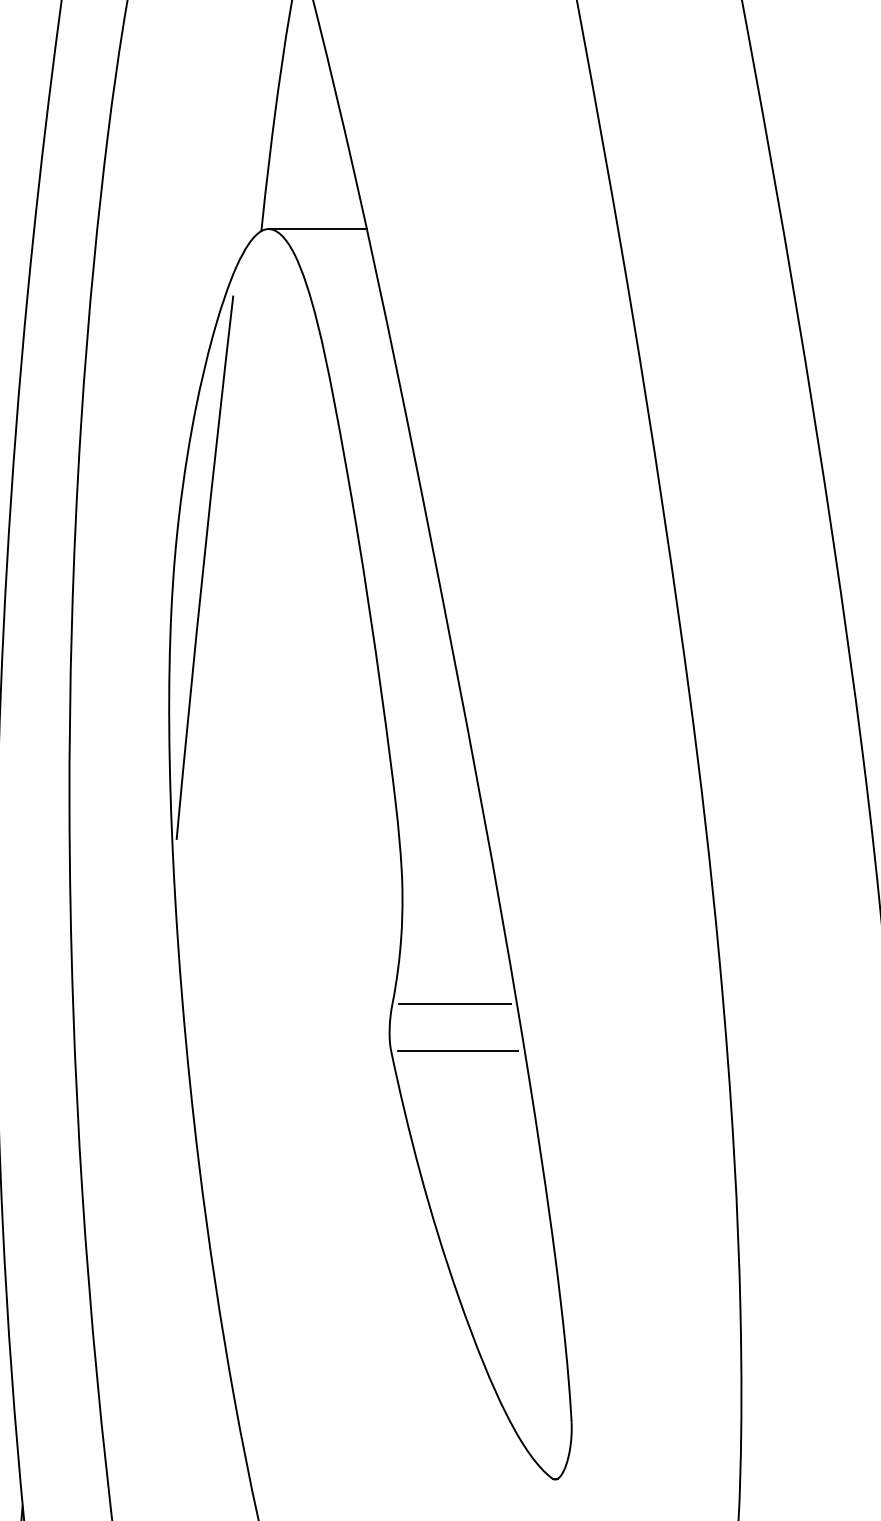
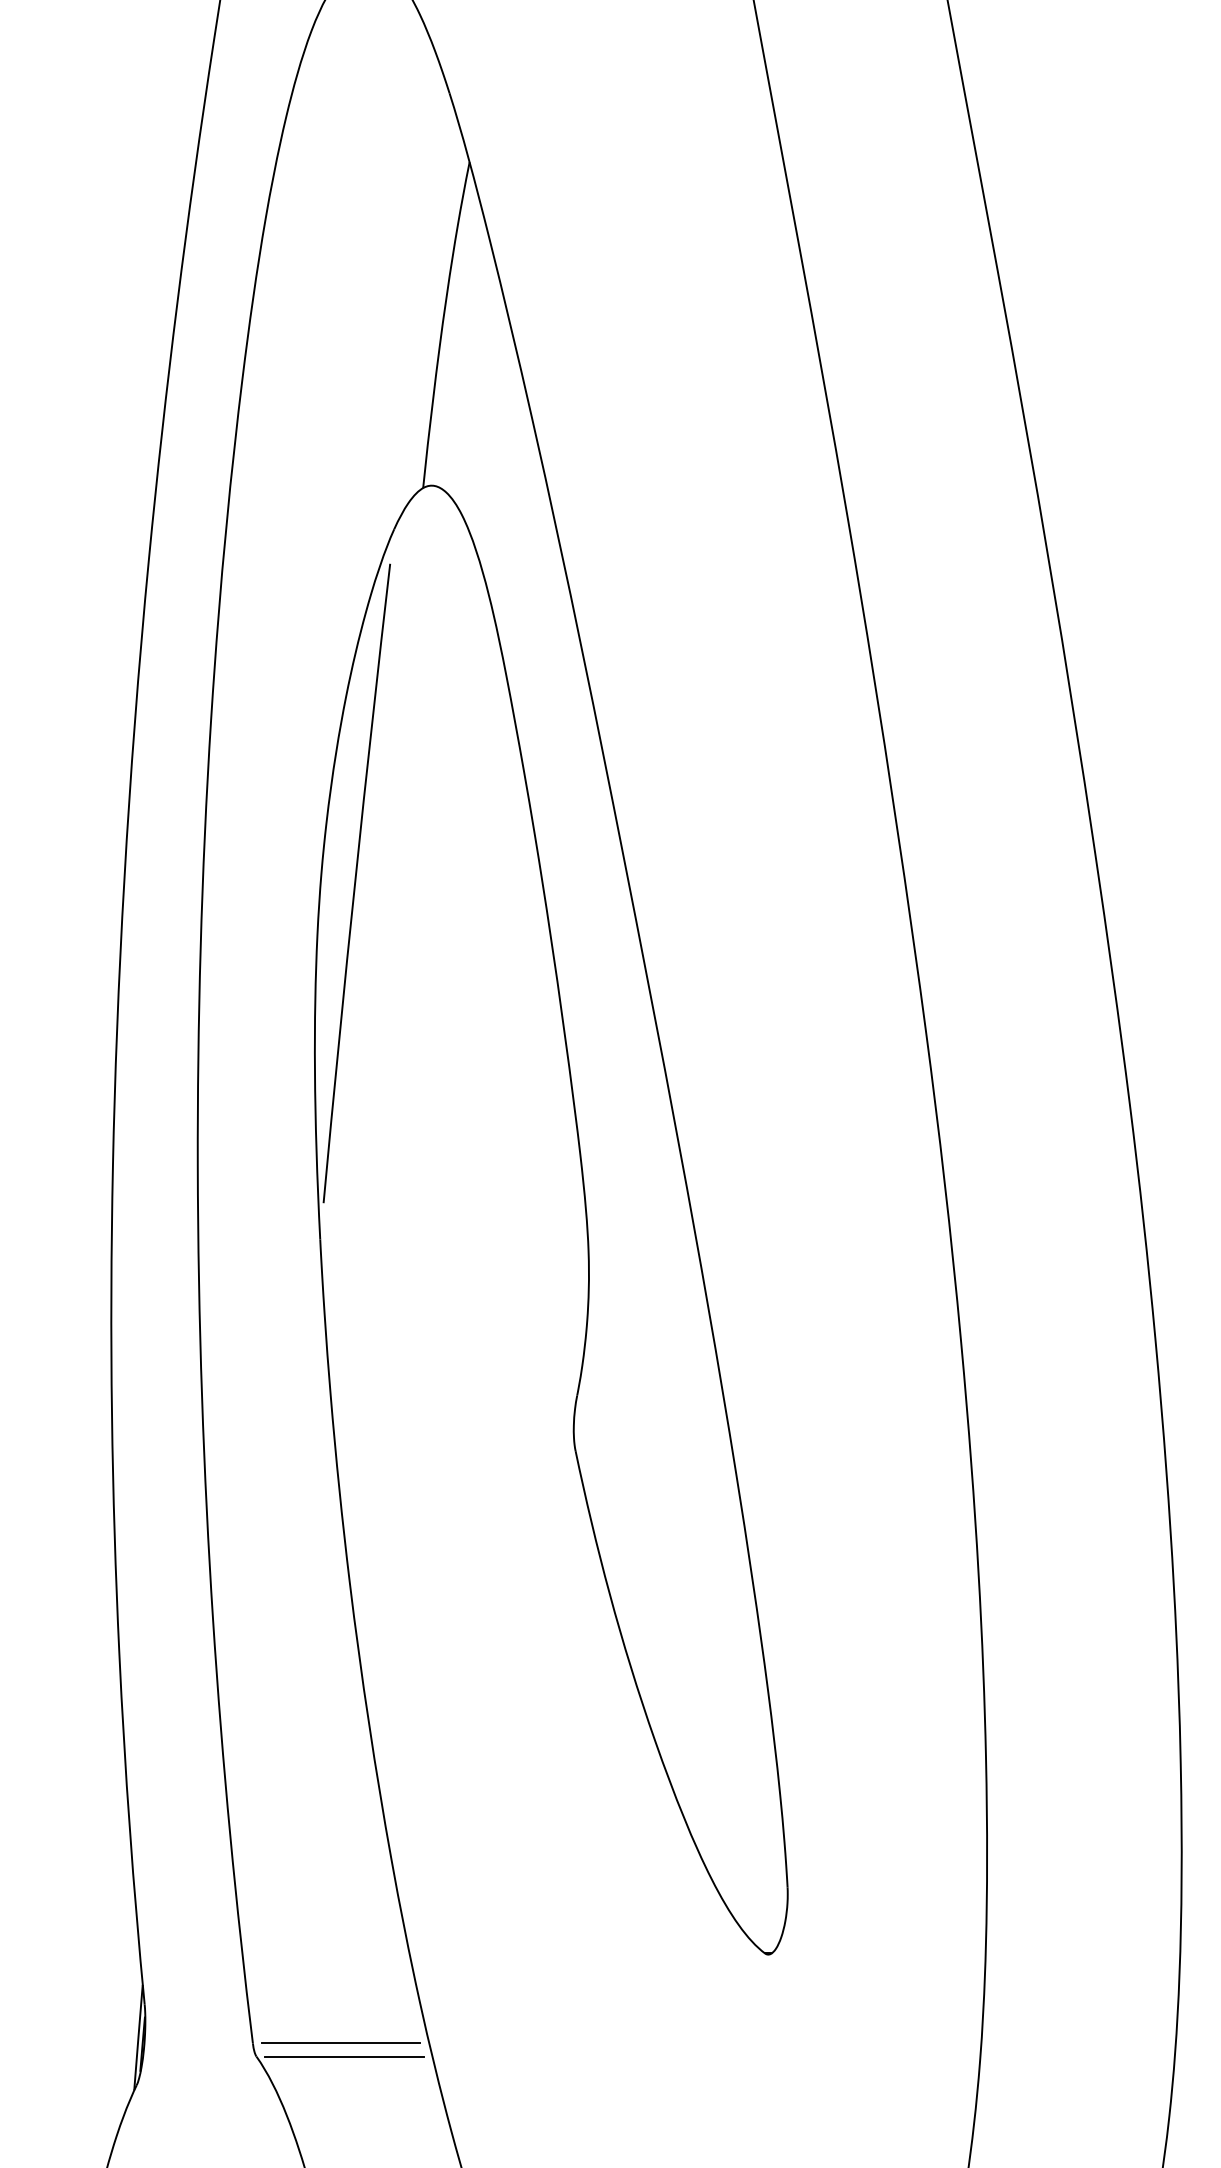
line: (317, 228) -> (489, 485), removed
line: (454, 1003) -> (650, 1395), removed
line: (457, 1051) -> (653, 1451), removed

